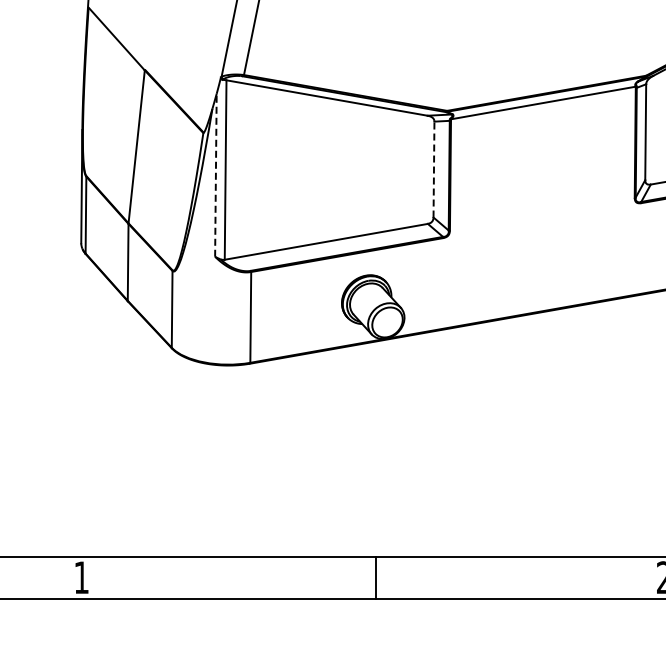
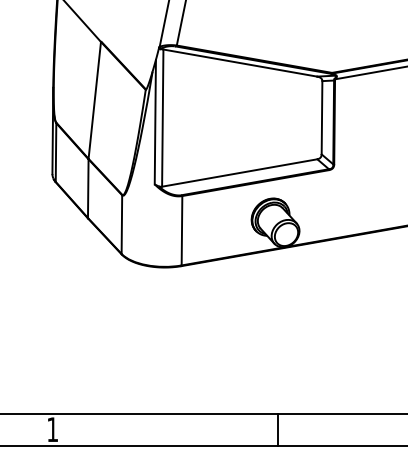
line: (433, 169) -> (321, 117), dashed -> solid
line: (215, 174) -> (155, 121), dashed -> solid

